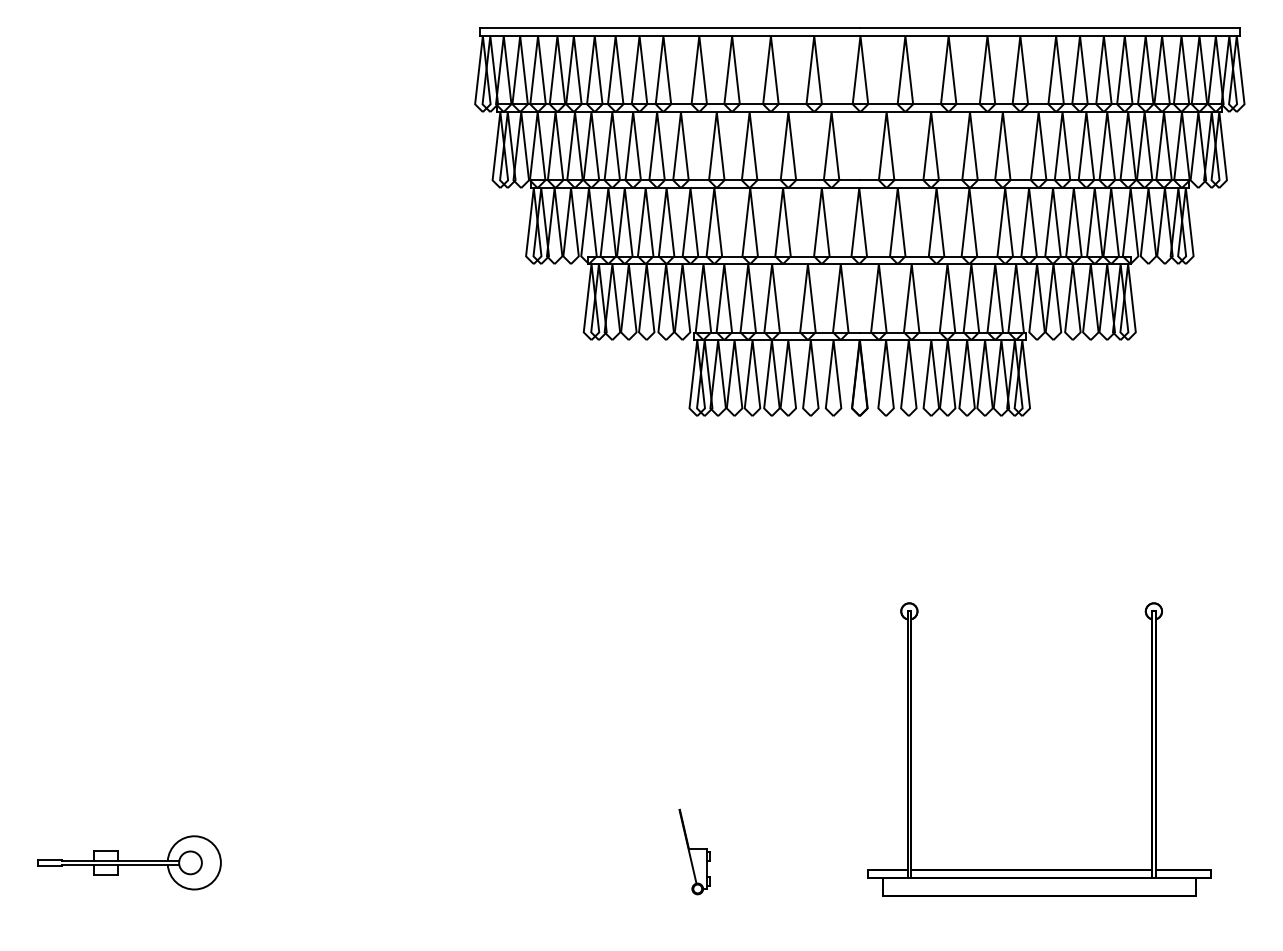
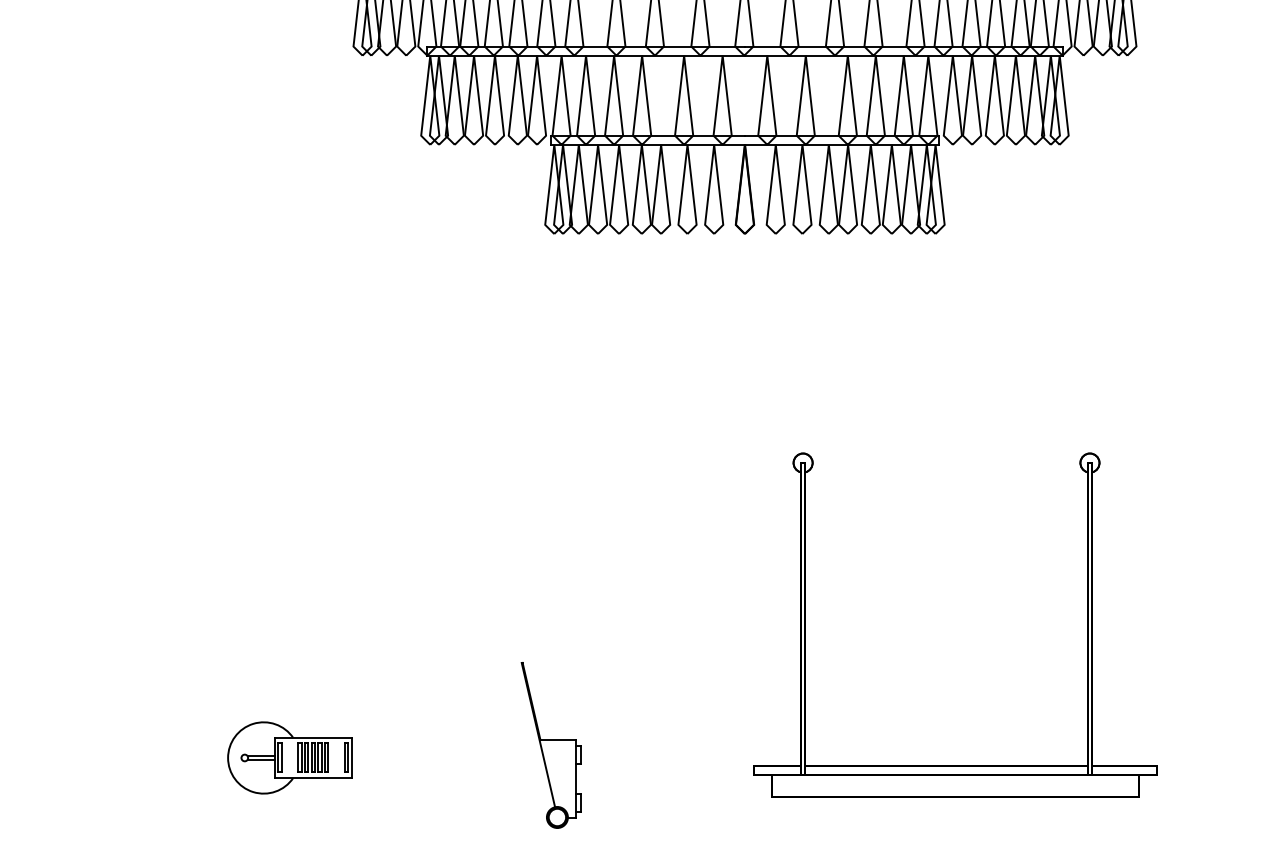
part: (694, 851) -> (551, 744), size x1.67
part: (471, 862) -> (289, 757), added

